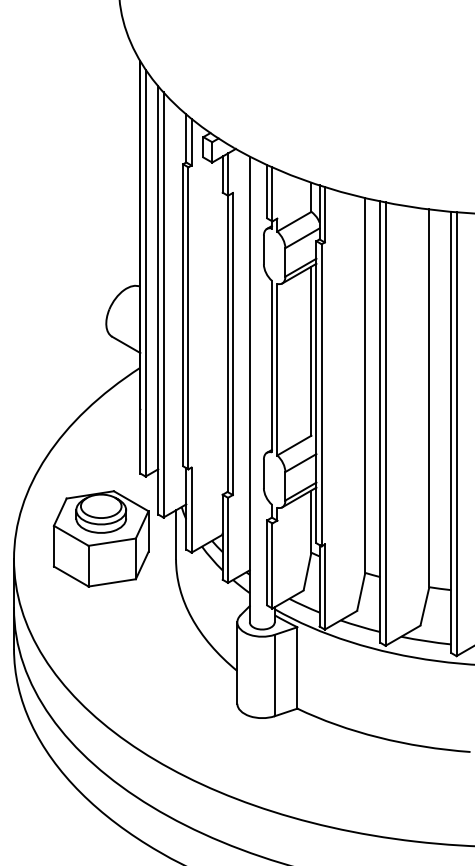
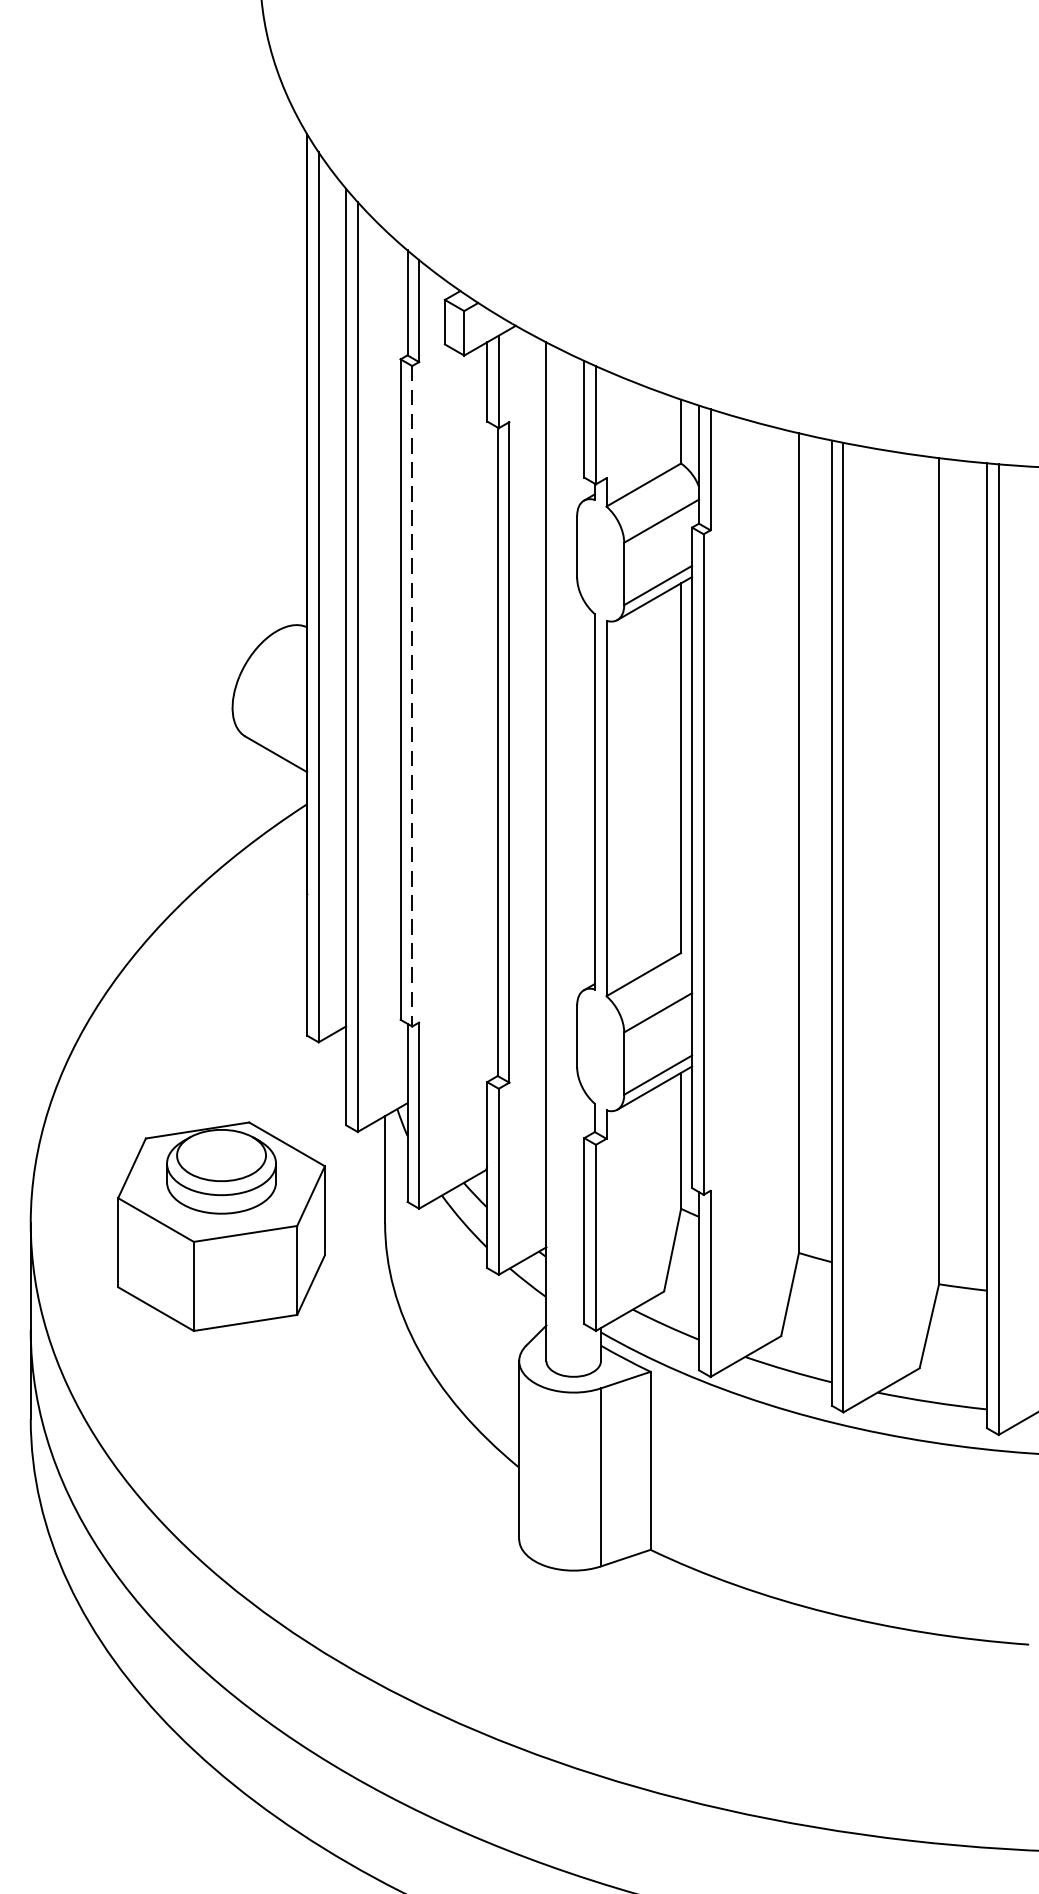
line: (188, 318) -> (412, 696), solid -> dashed
part: (100, 538) -> (219, 1225), moved

